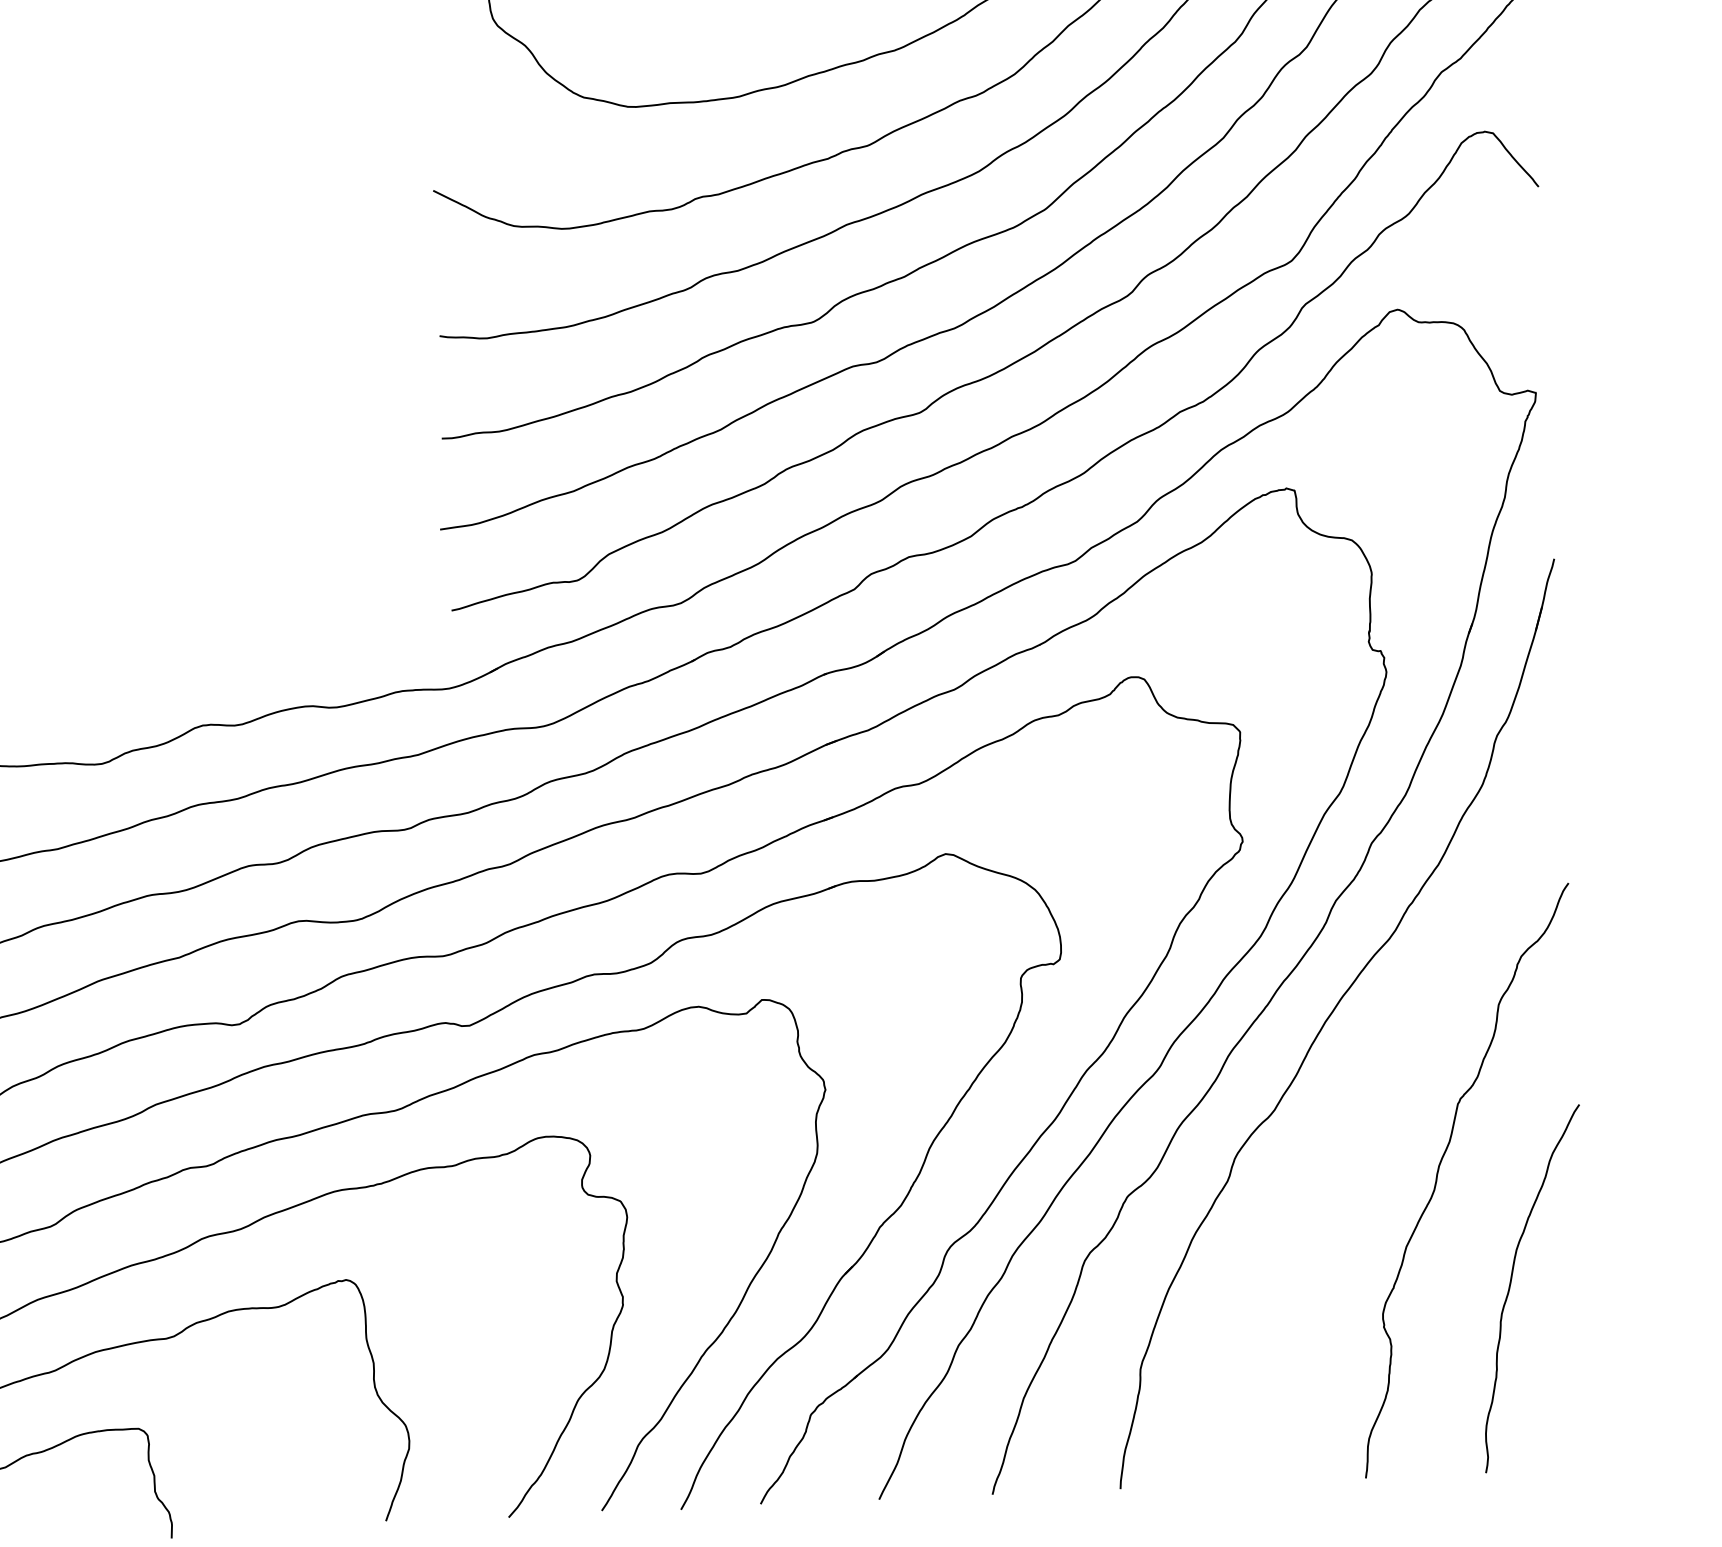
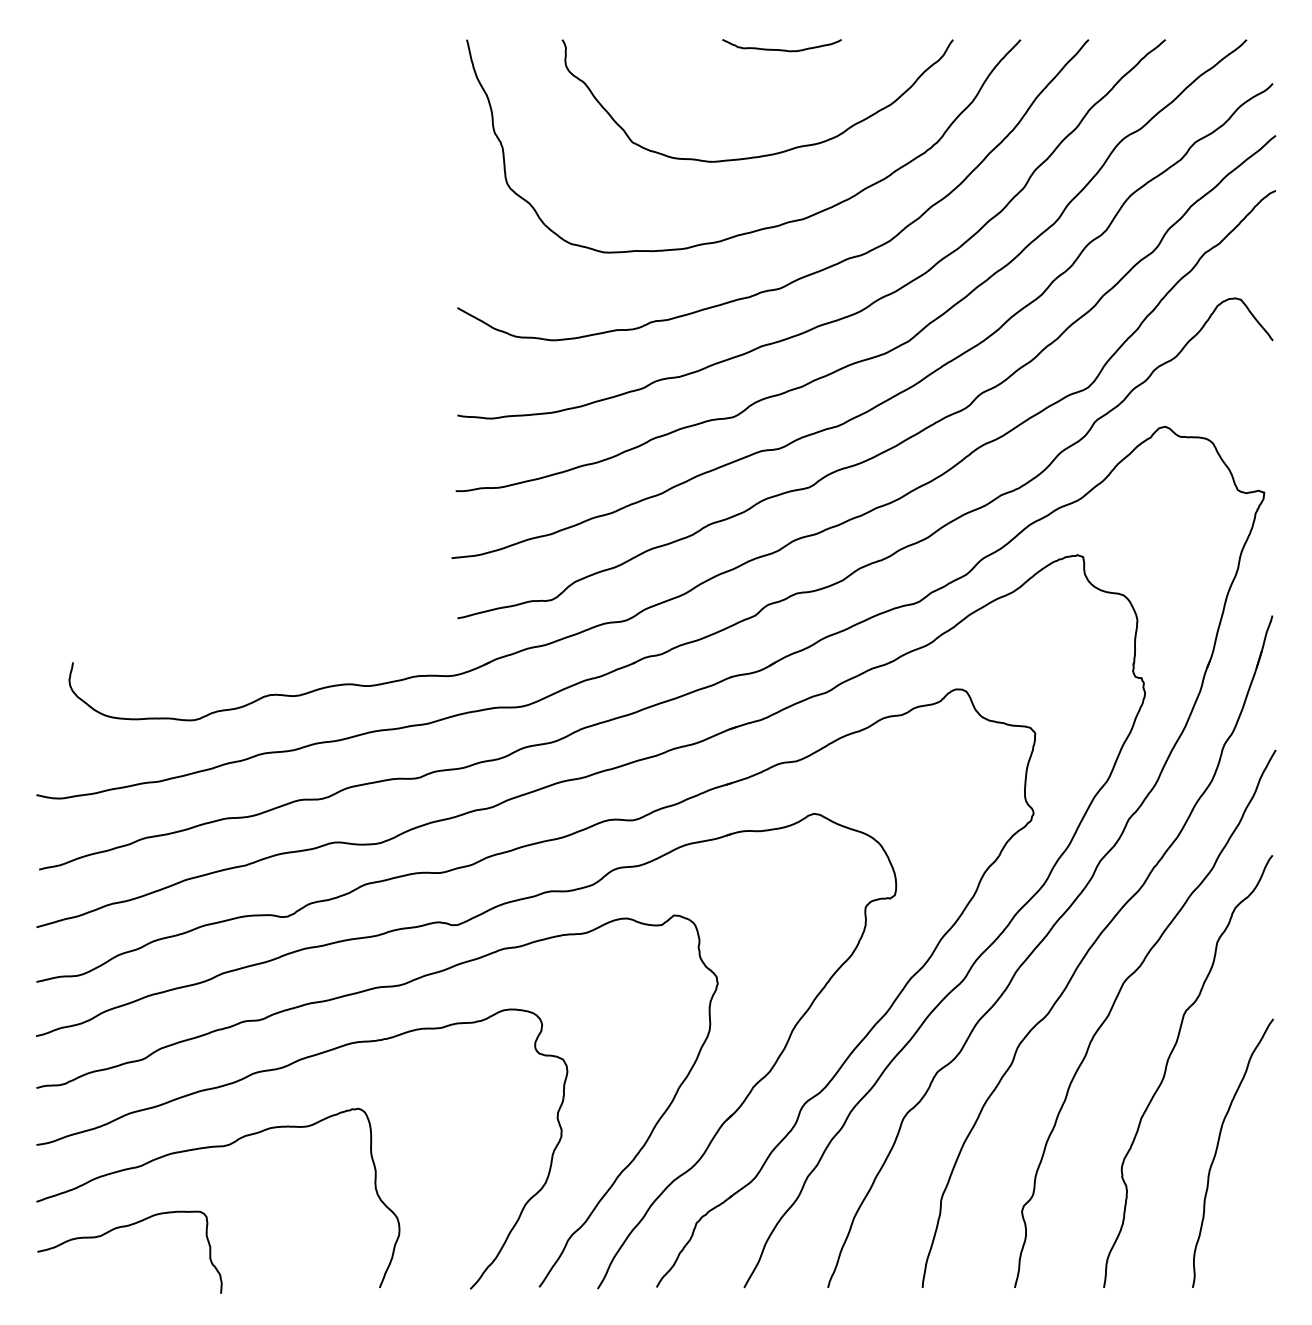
curve: (1362, 1098) -> (1113, 1007), added

